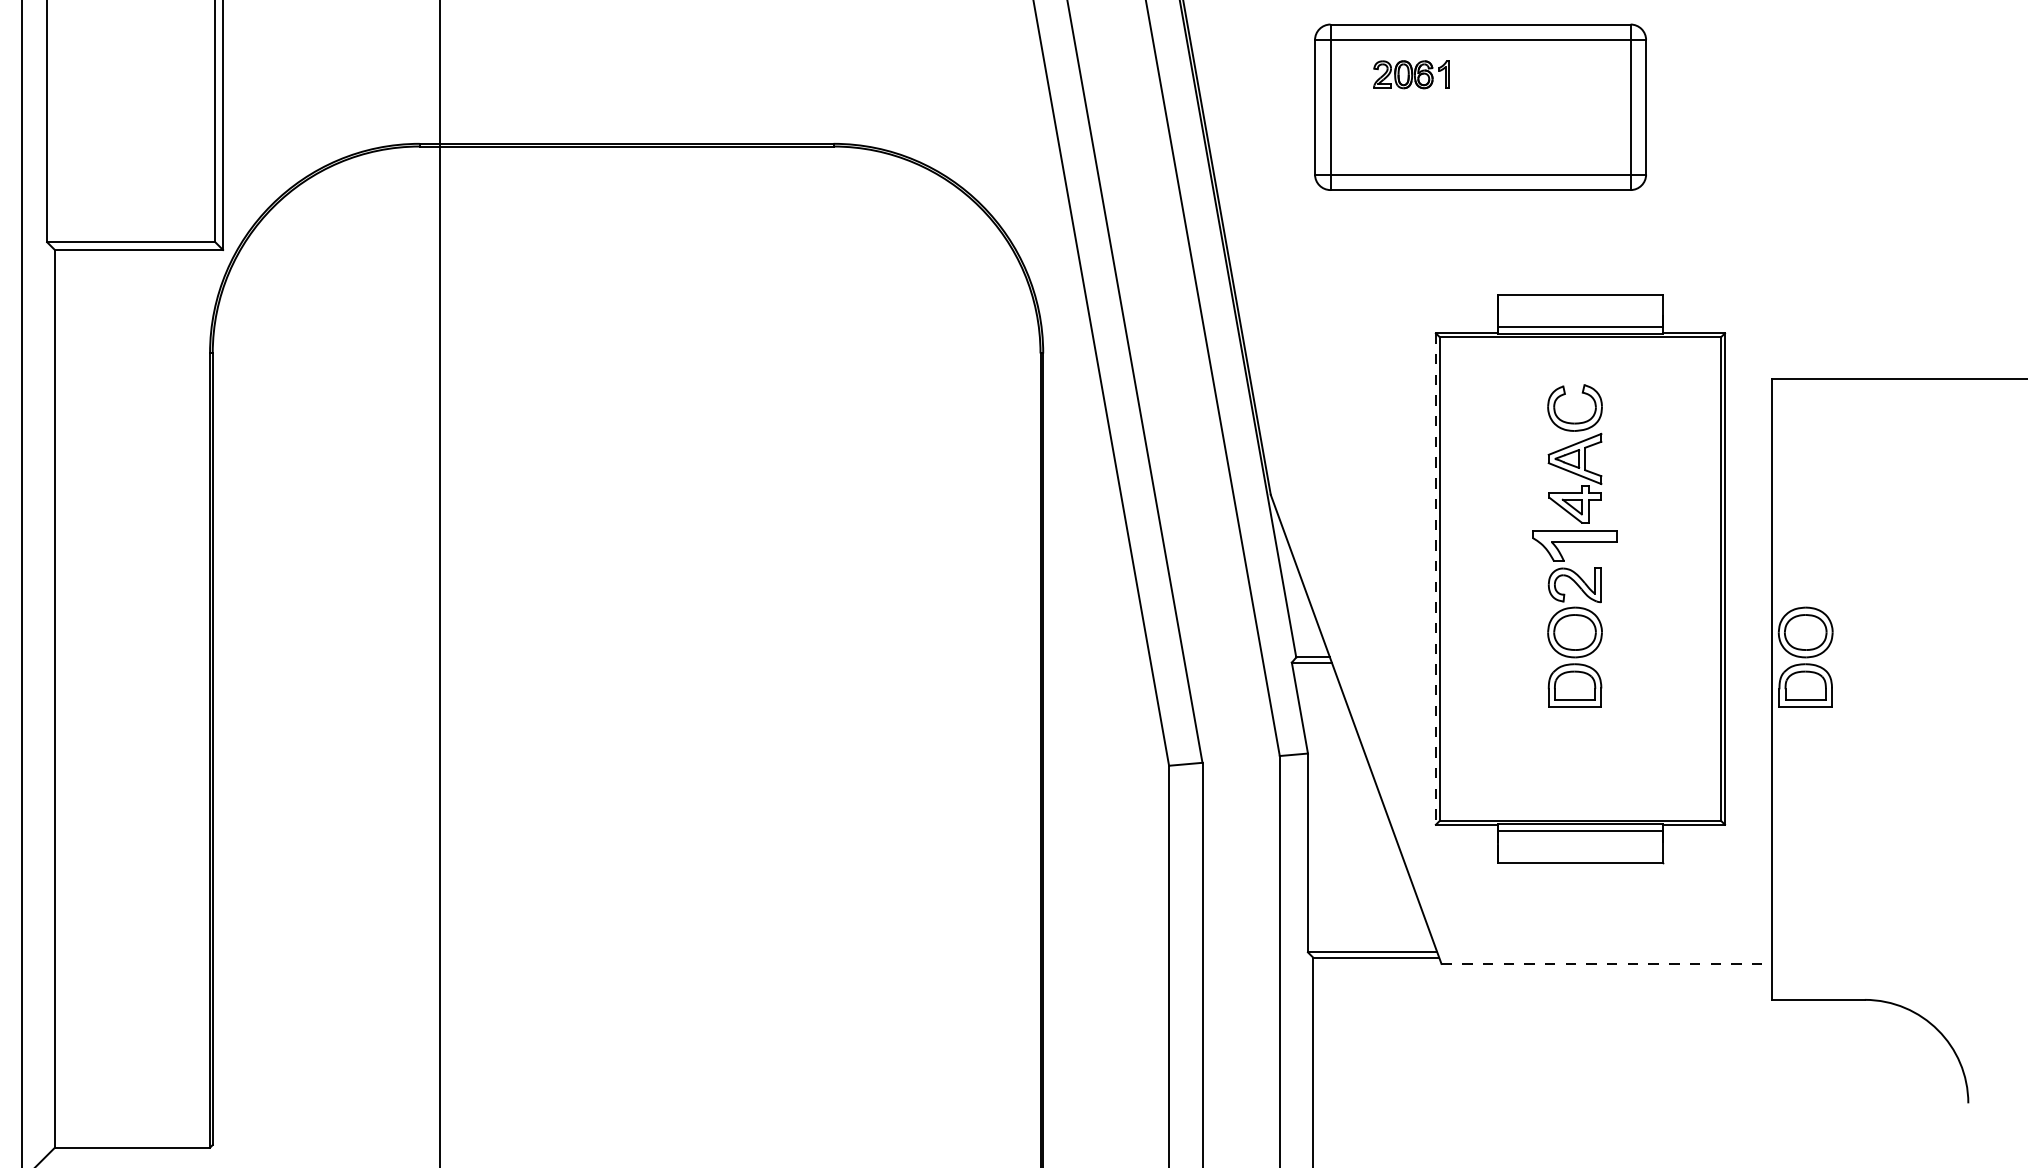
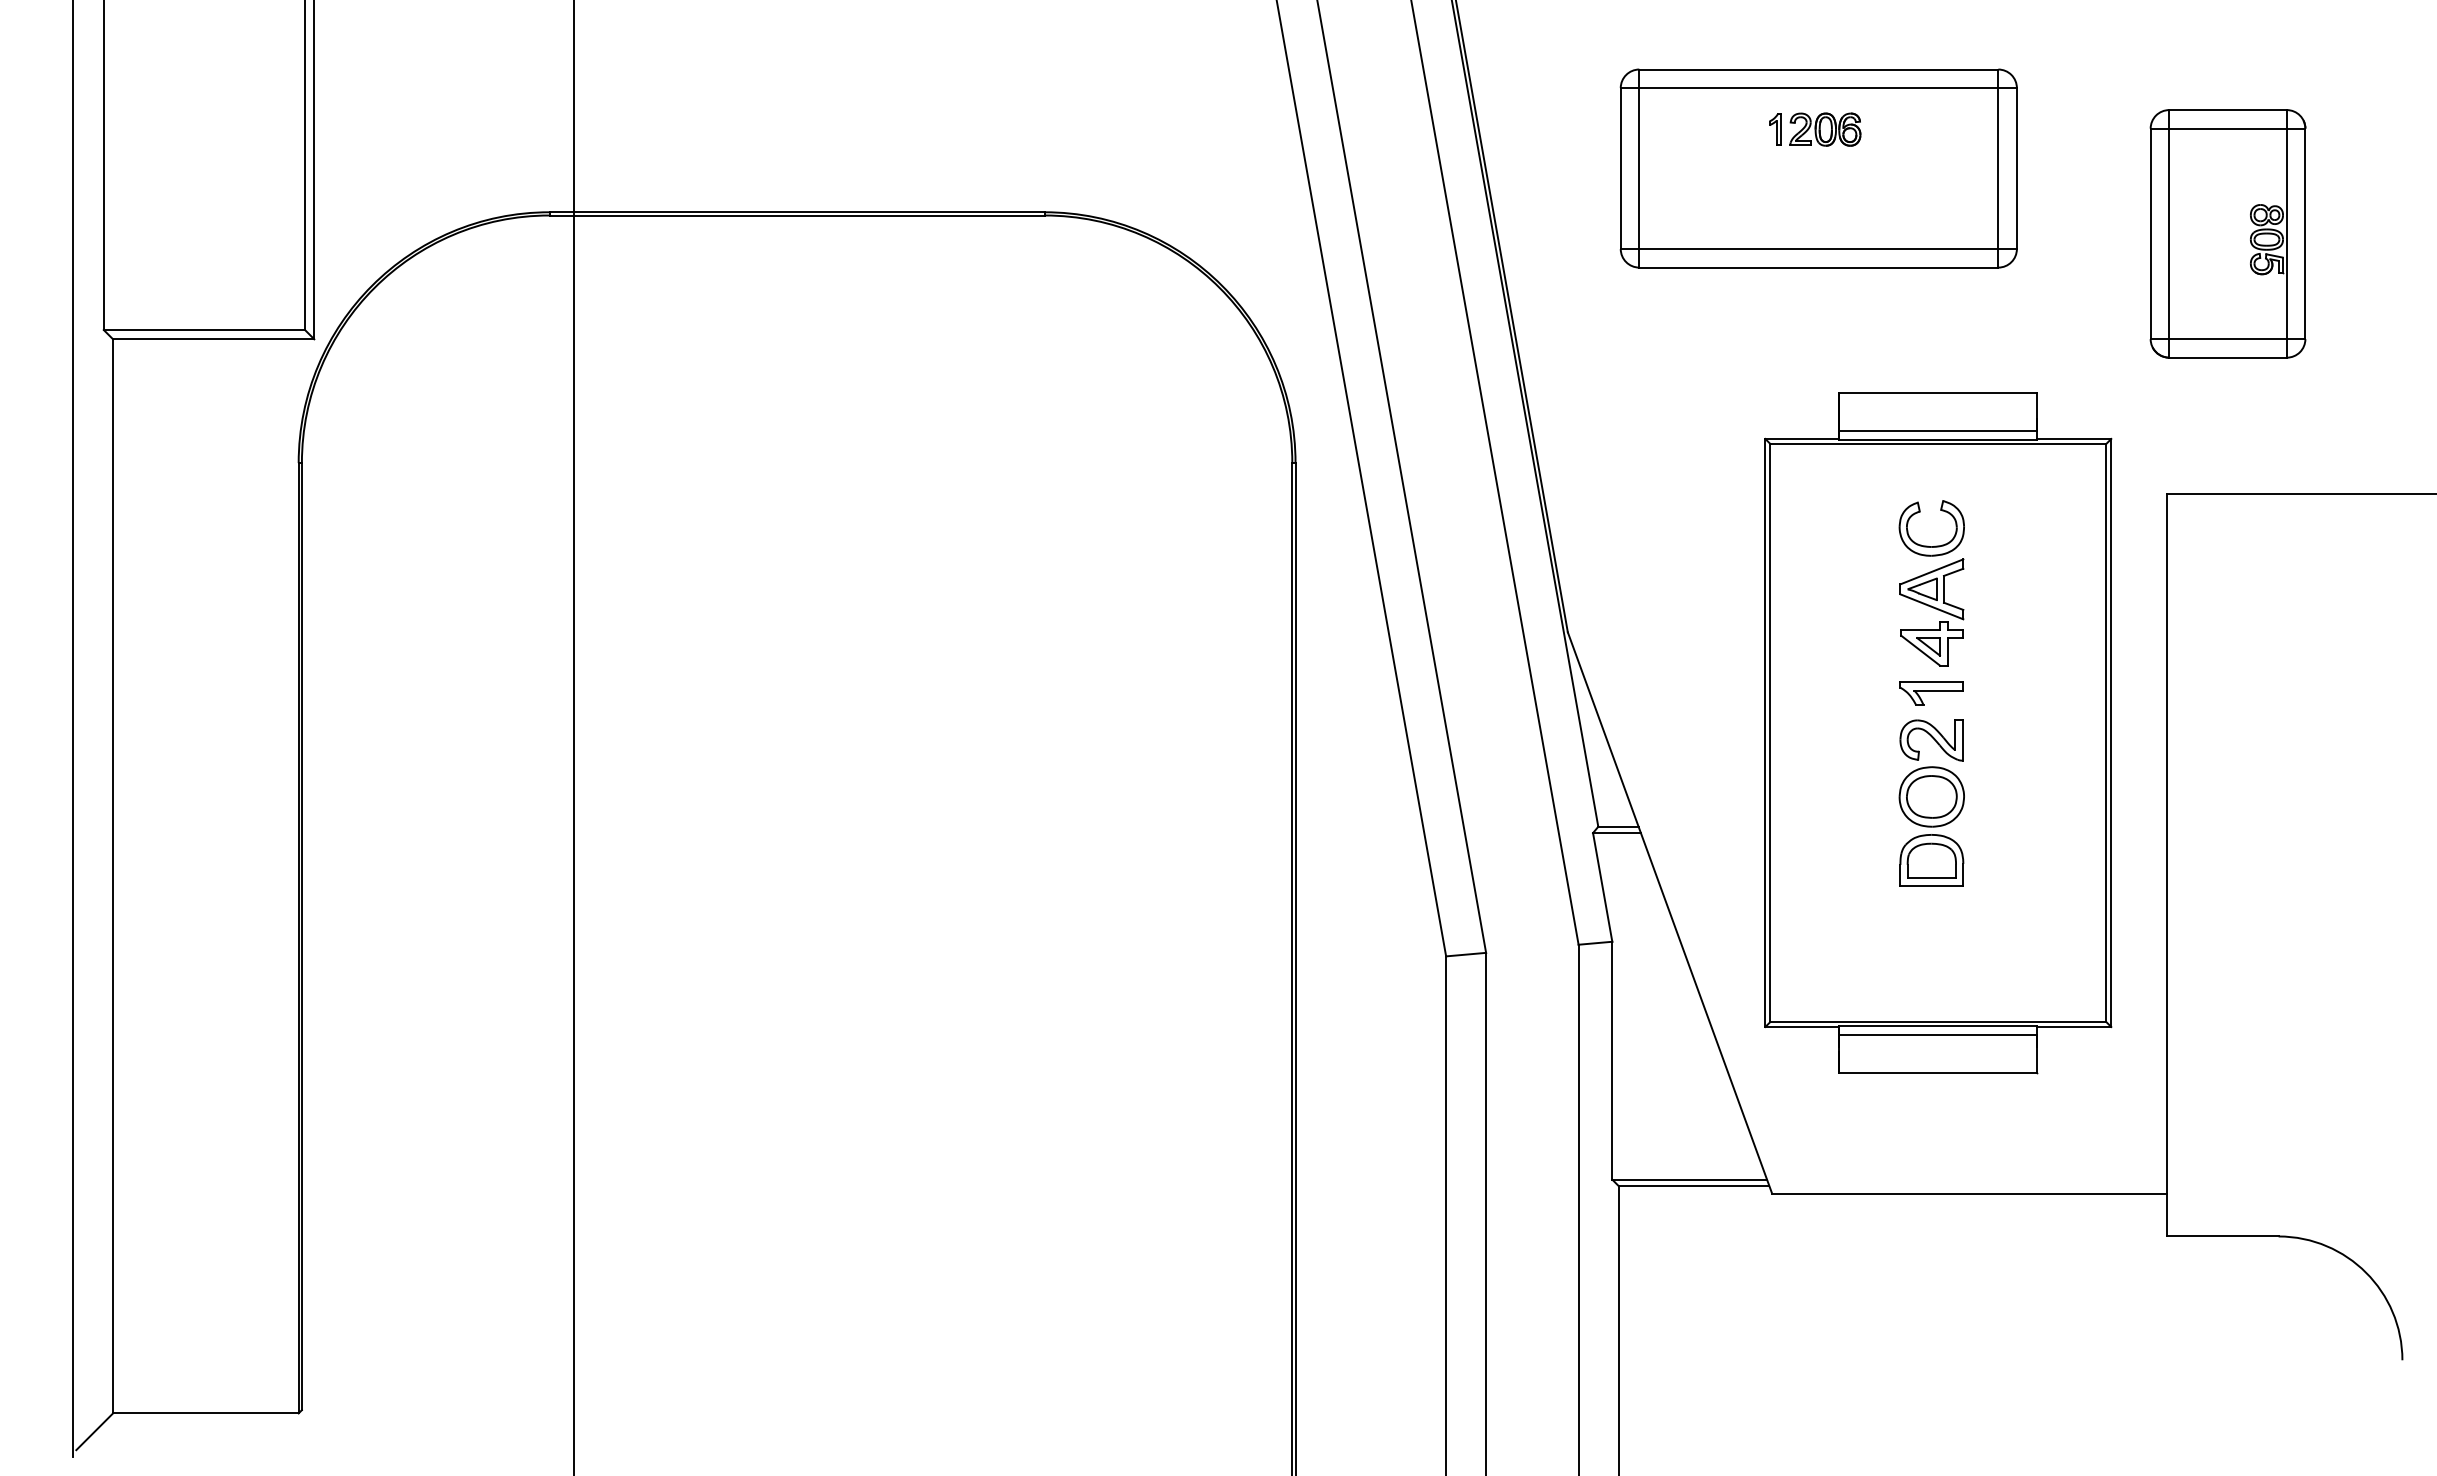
part: (1403, 74) -> (1825, 129), moved
part: (1822, 161) -> (2227, 233), added
part: (1574, 546) -> (1931, 693), size x0.62
line: (1436, 579) -> (1765, 733), dashed -> solid
part: (1805, 657) -> (2207, 826), removed
line: (1606, 963) -> (1969, 1193), dashed -> solid

